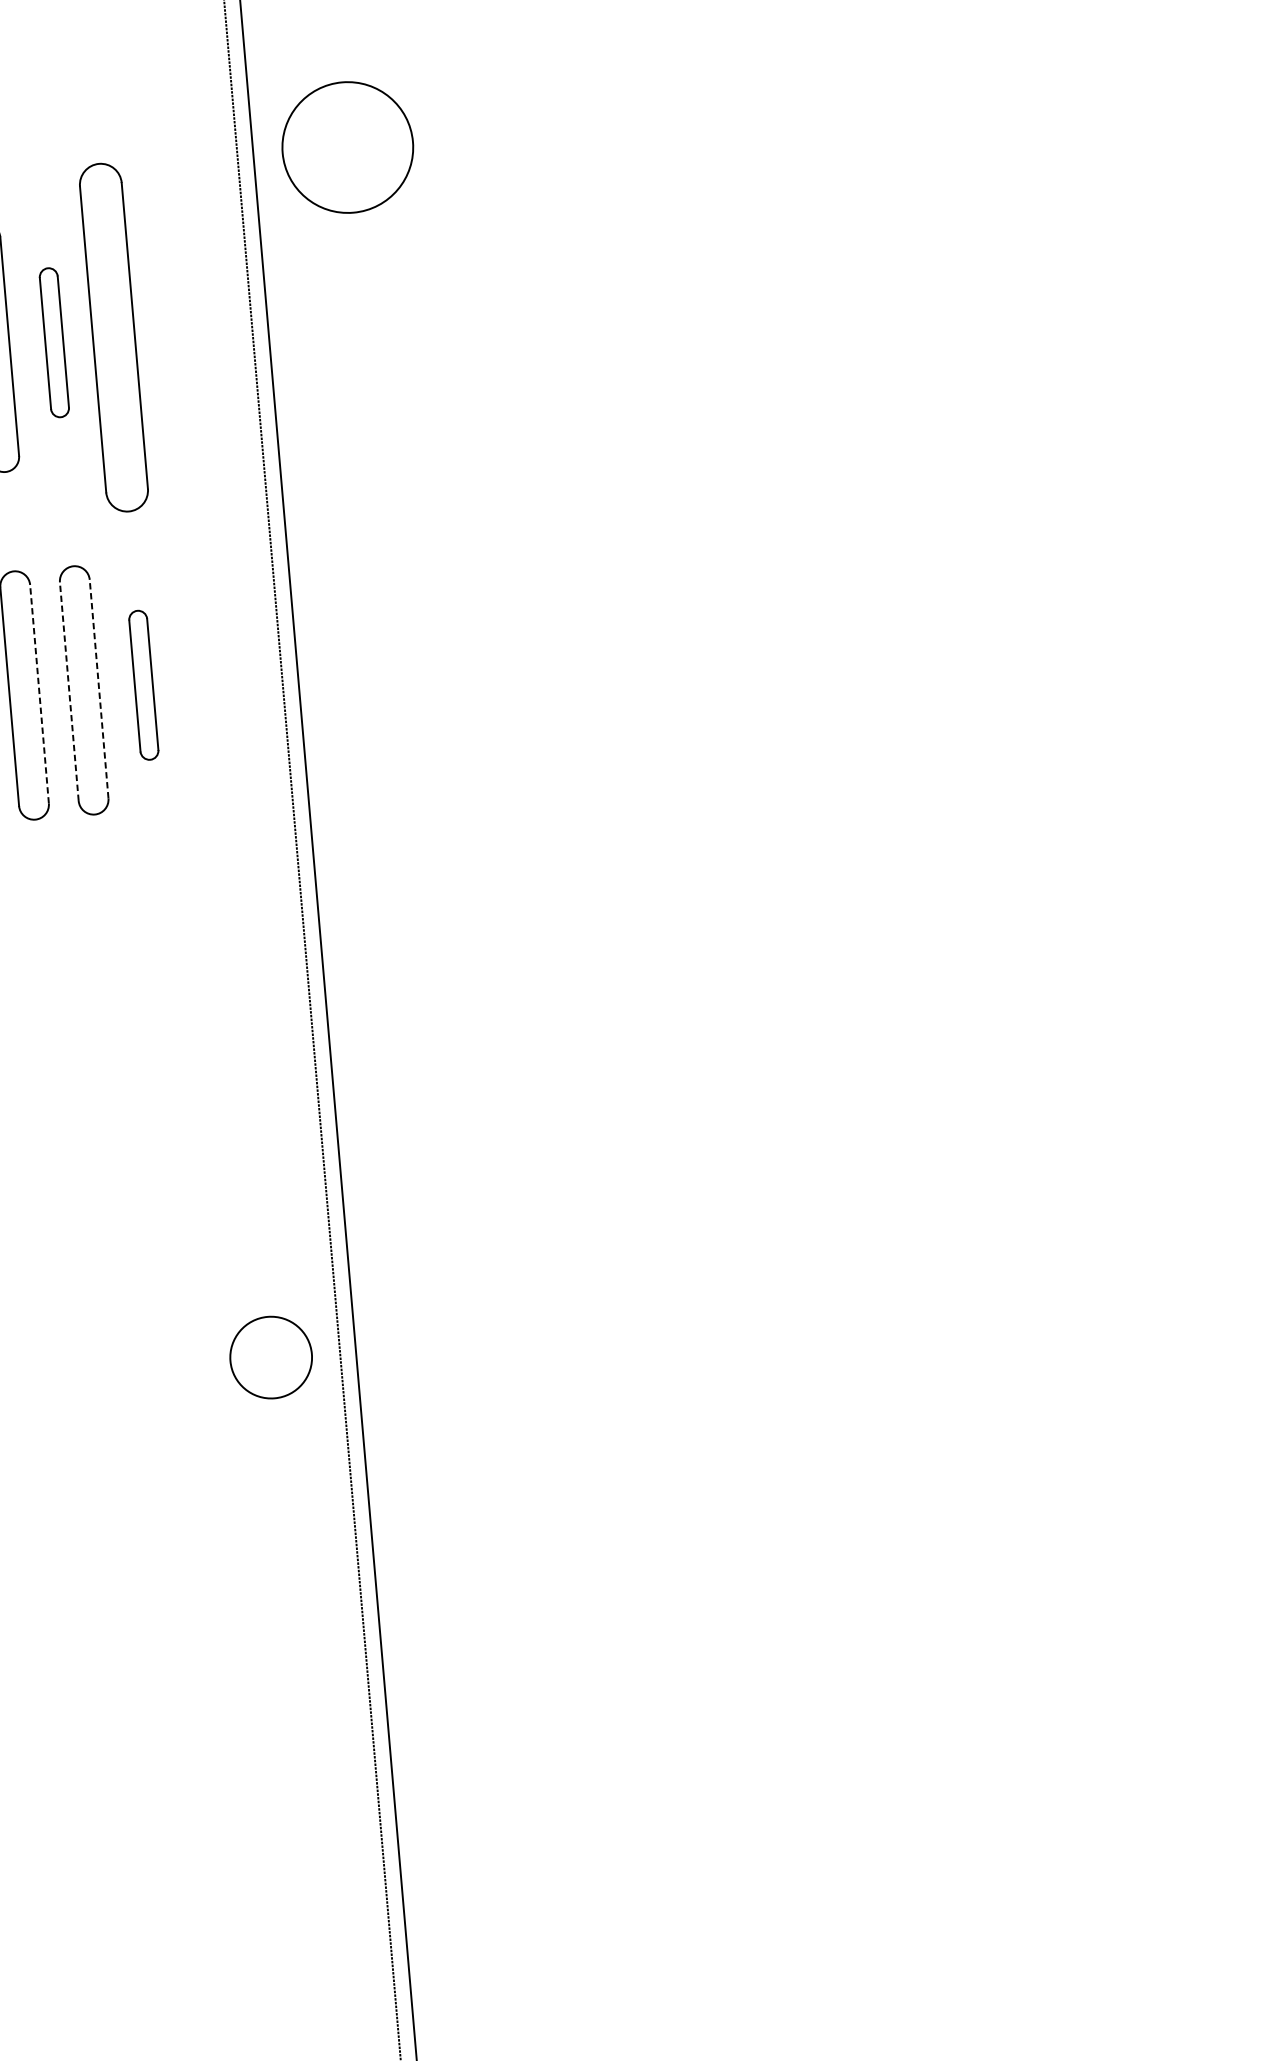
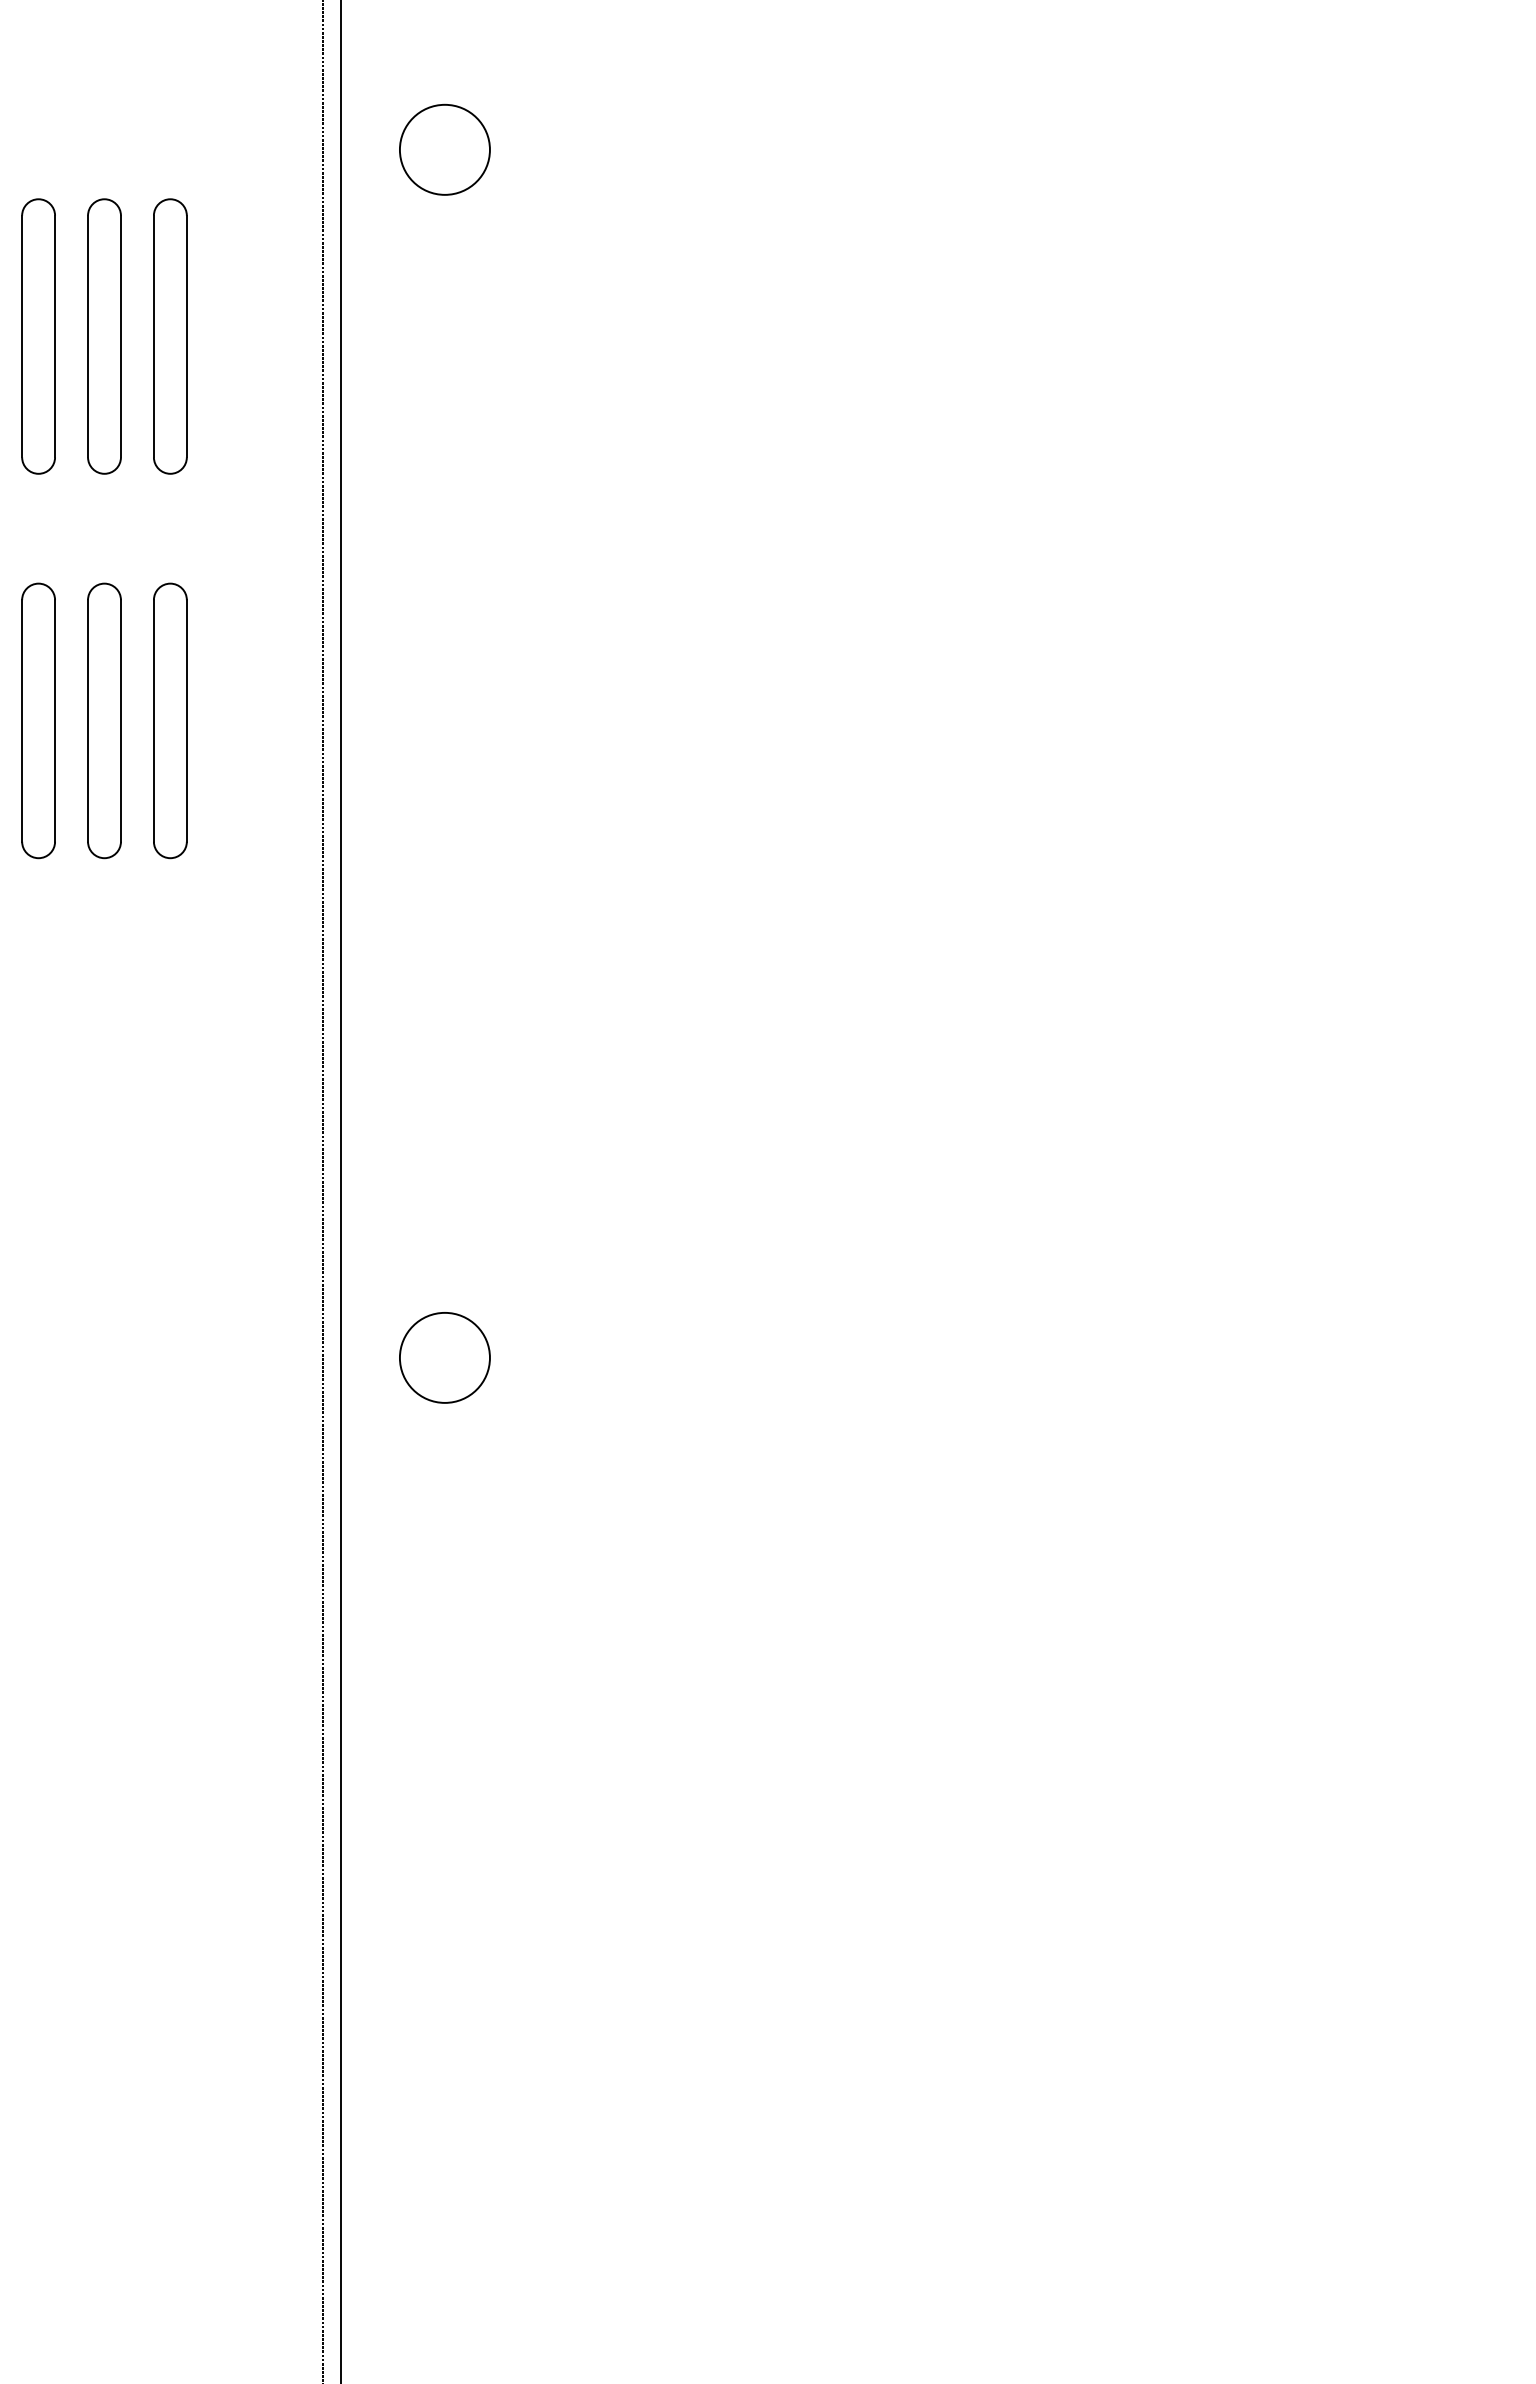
circle: (347, 147) -> (444, 149), size x0.62
part: (114, 337) -> (170, 336), size x0.71
part: (54, 342) -> (104, 336), size x1.67
part: (143, 684) -> (170, 720), size x1.67
line: (98, 688) -> (120, 720), dashed -> solid
line: (69, 691) -> (88, 720), dashed -> solid
line: (39, 693) -> (55, 720), dashed -> solid
circle: (270, 1357) -> (444, 1357), moved

